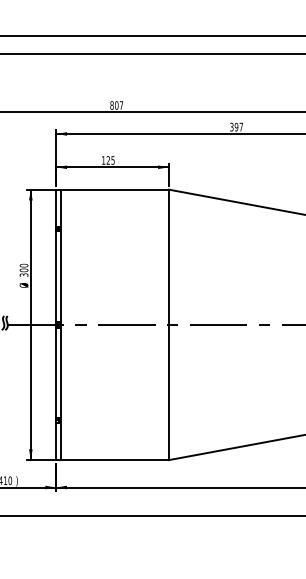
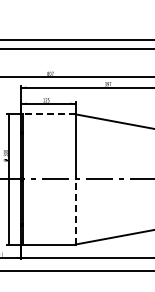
line: (114, 189) -> (49, 114), solid -> dashed
line: (168, 391) -> (75, 211), solid -> dashed

